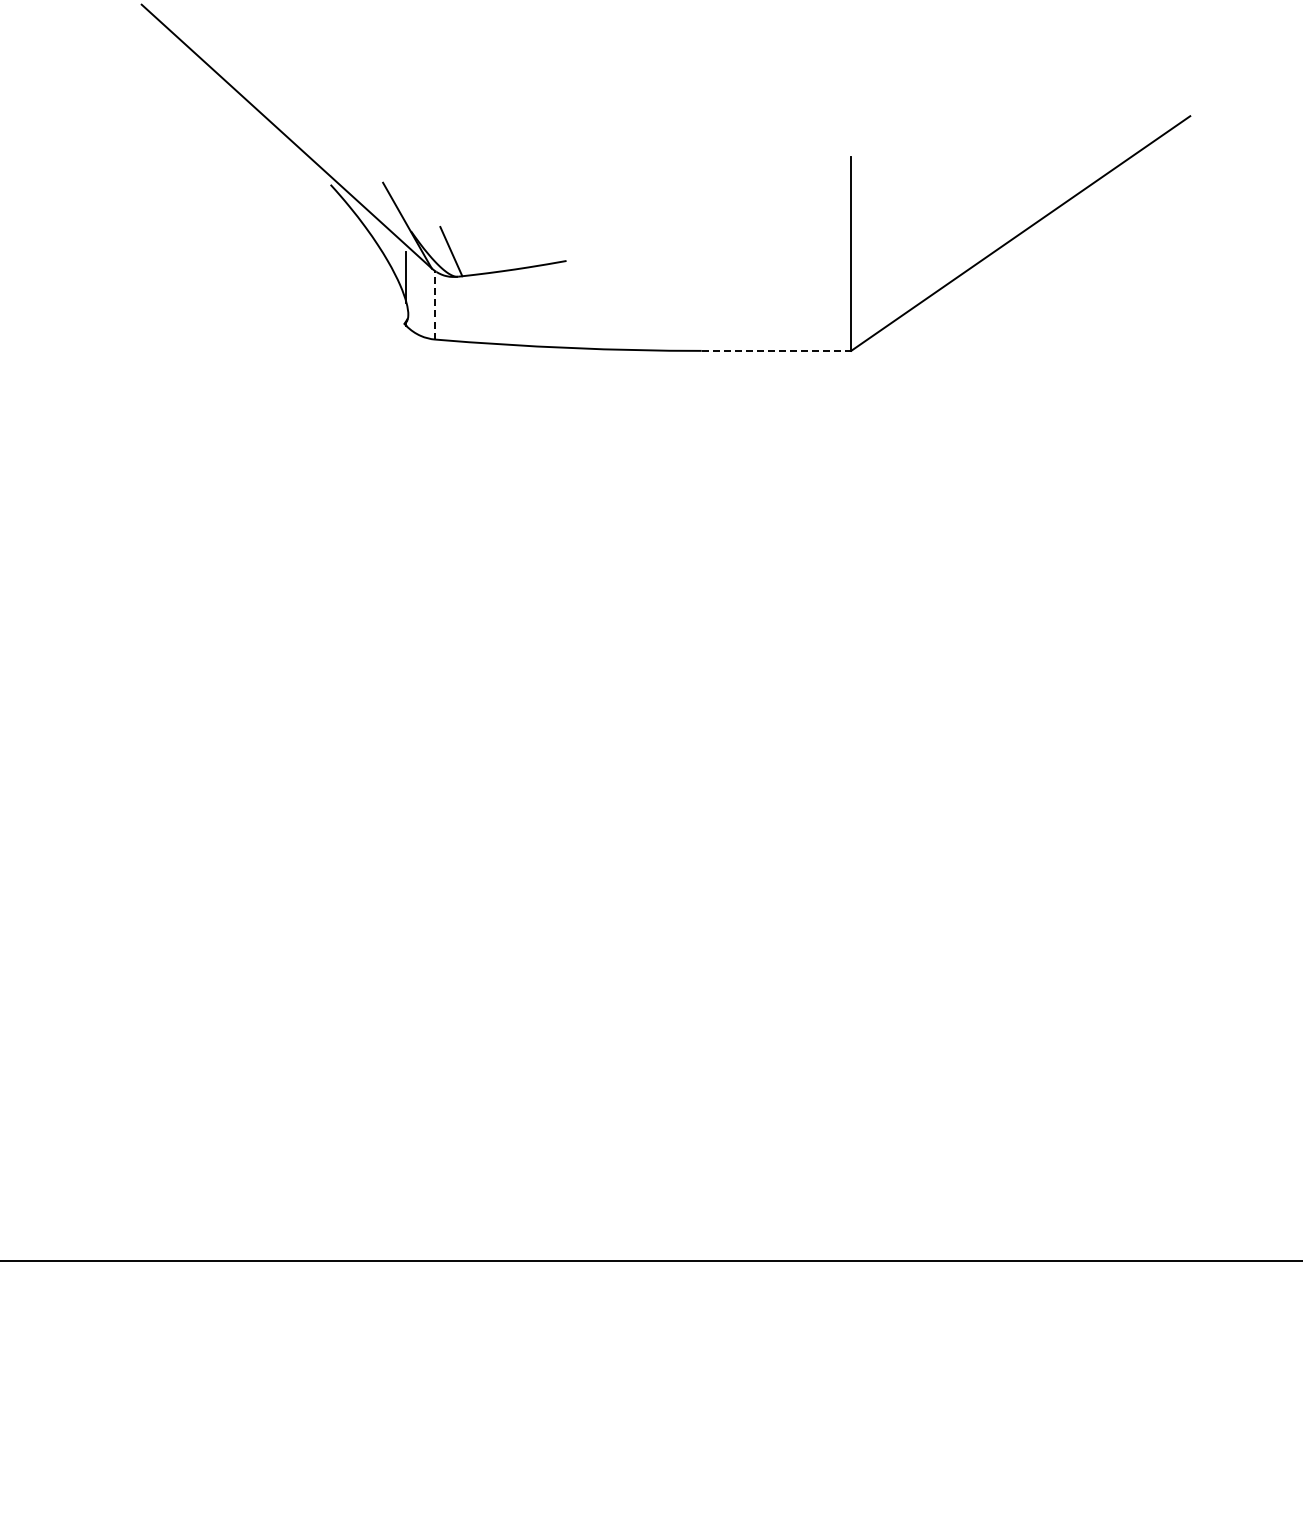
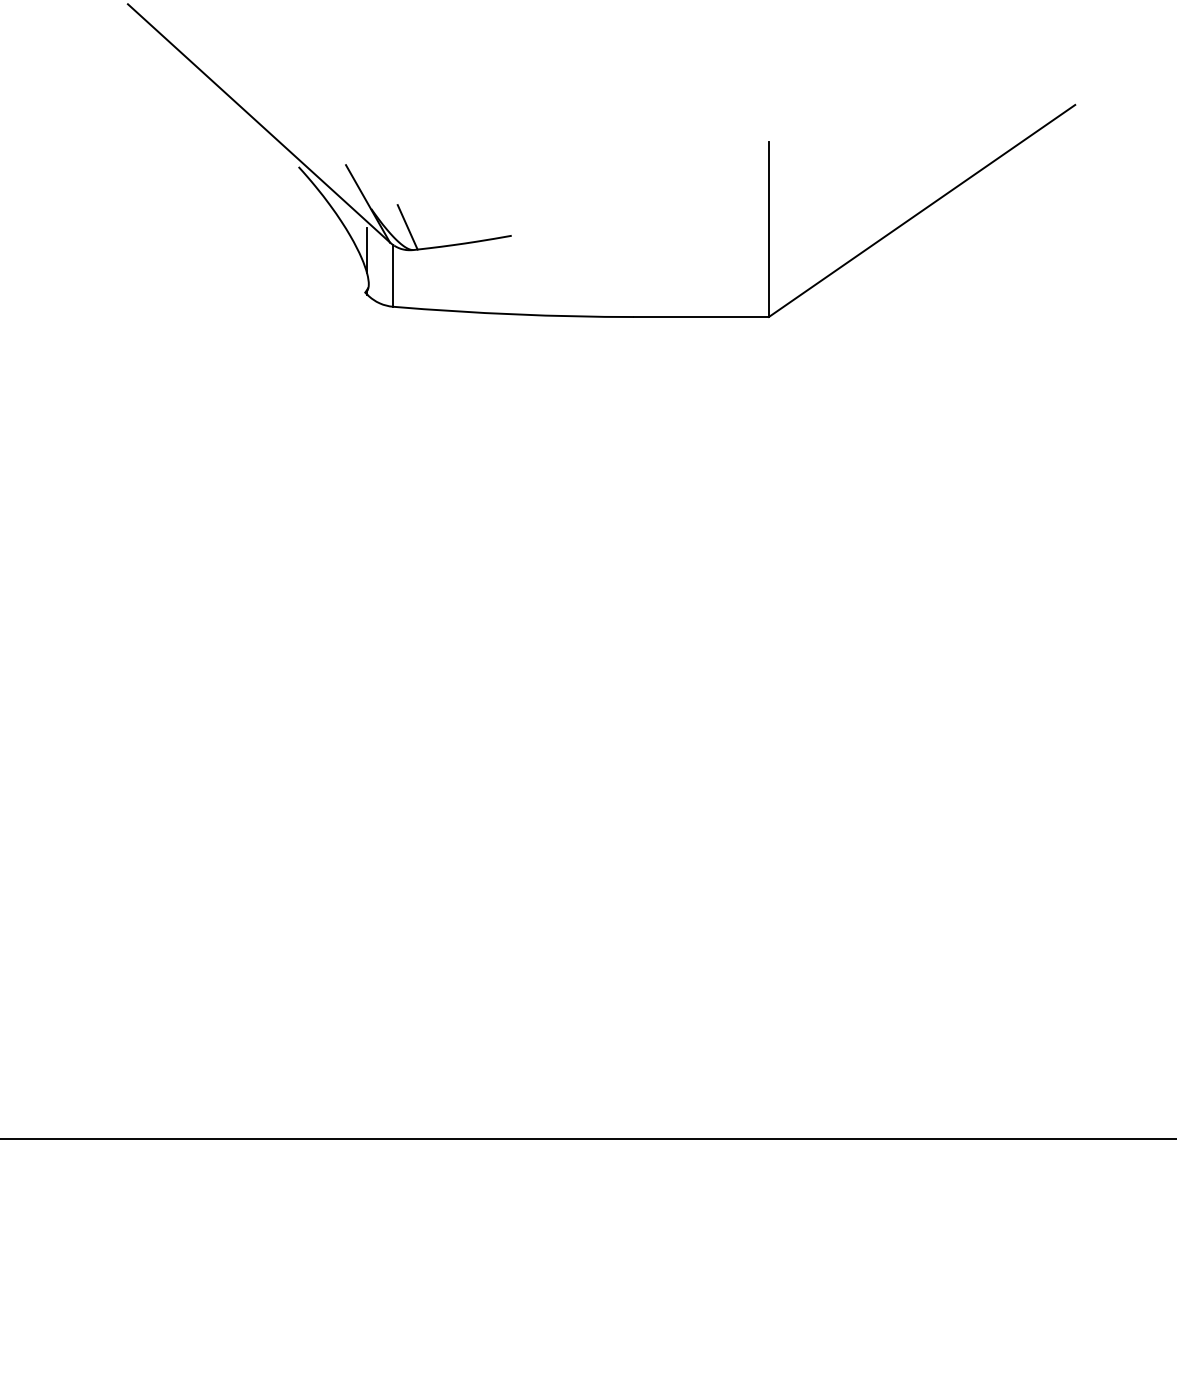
line: (435, 304) -> (393, 275), dashed -> solid
line: (776, 350) -> (701, 316), dashed -> solid

